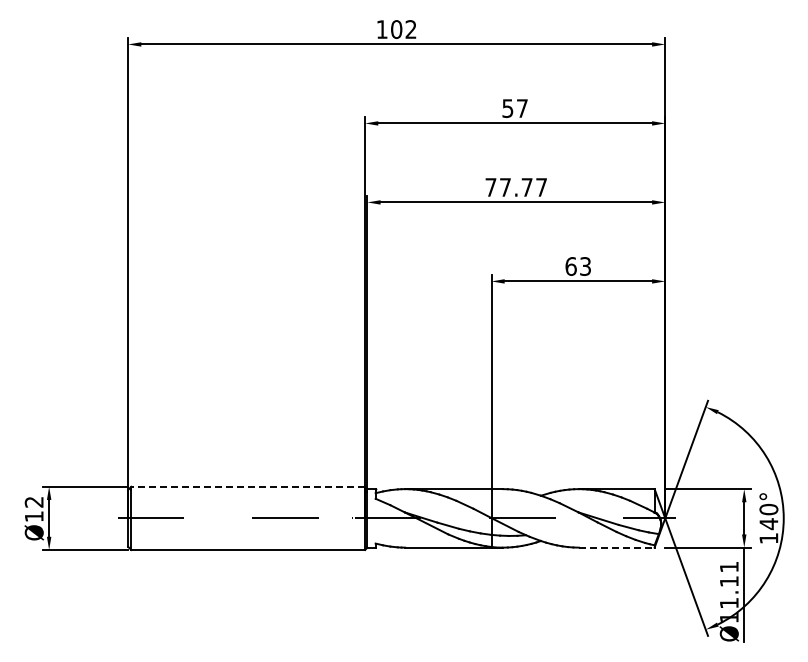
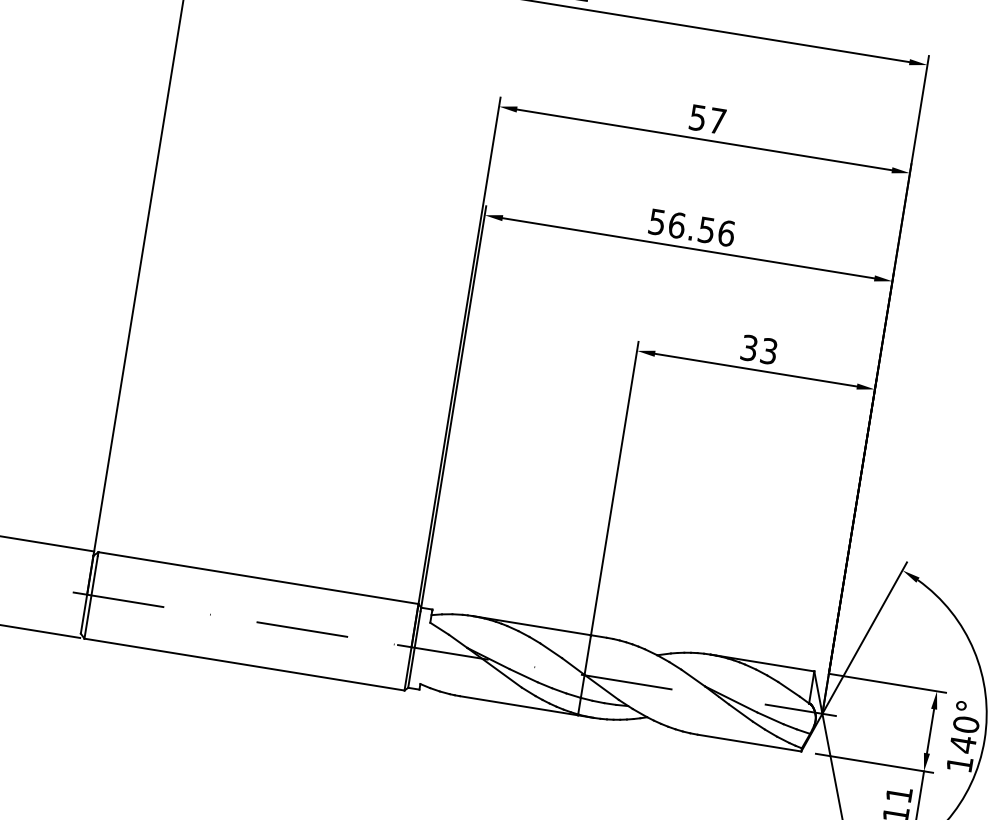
text: (516, 187) -> (692, 227), 77.77 -> 56.56
text: (570, 266) -> (748, 347), 63 -> 33
line: (248, 486) -> (258, 577), dashed -> solid
line: (616, 547) -> (749, 742), dashed -> solid

